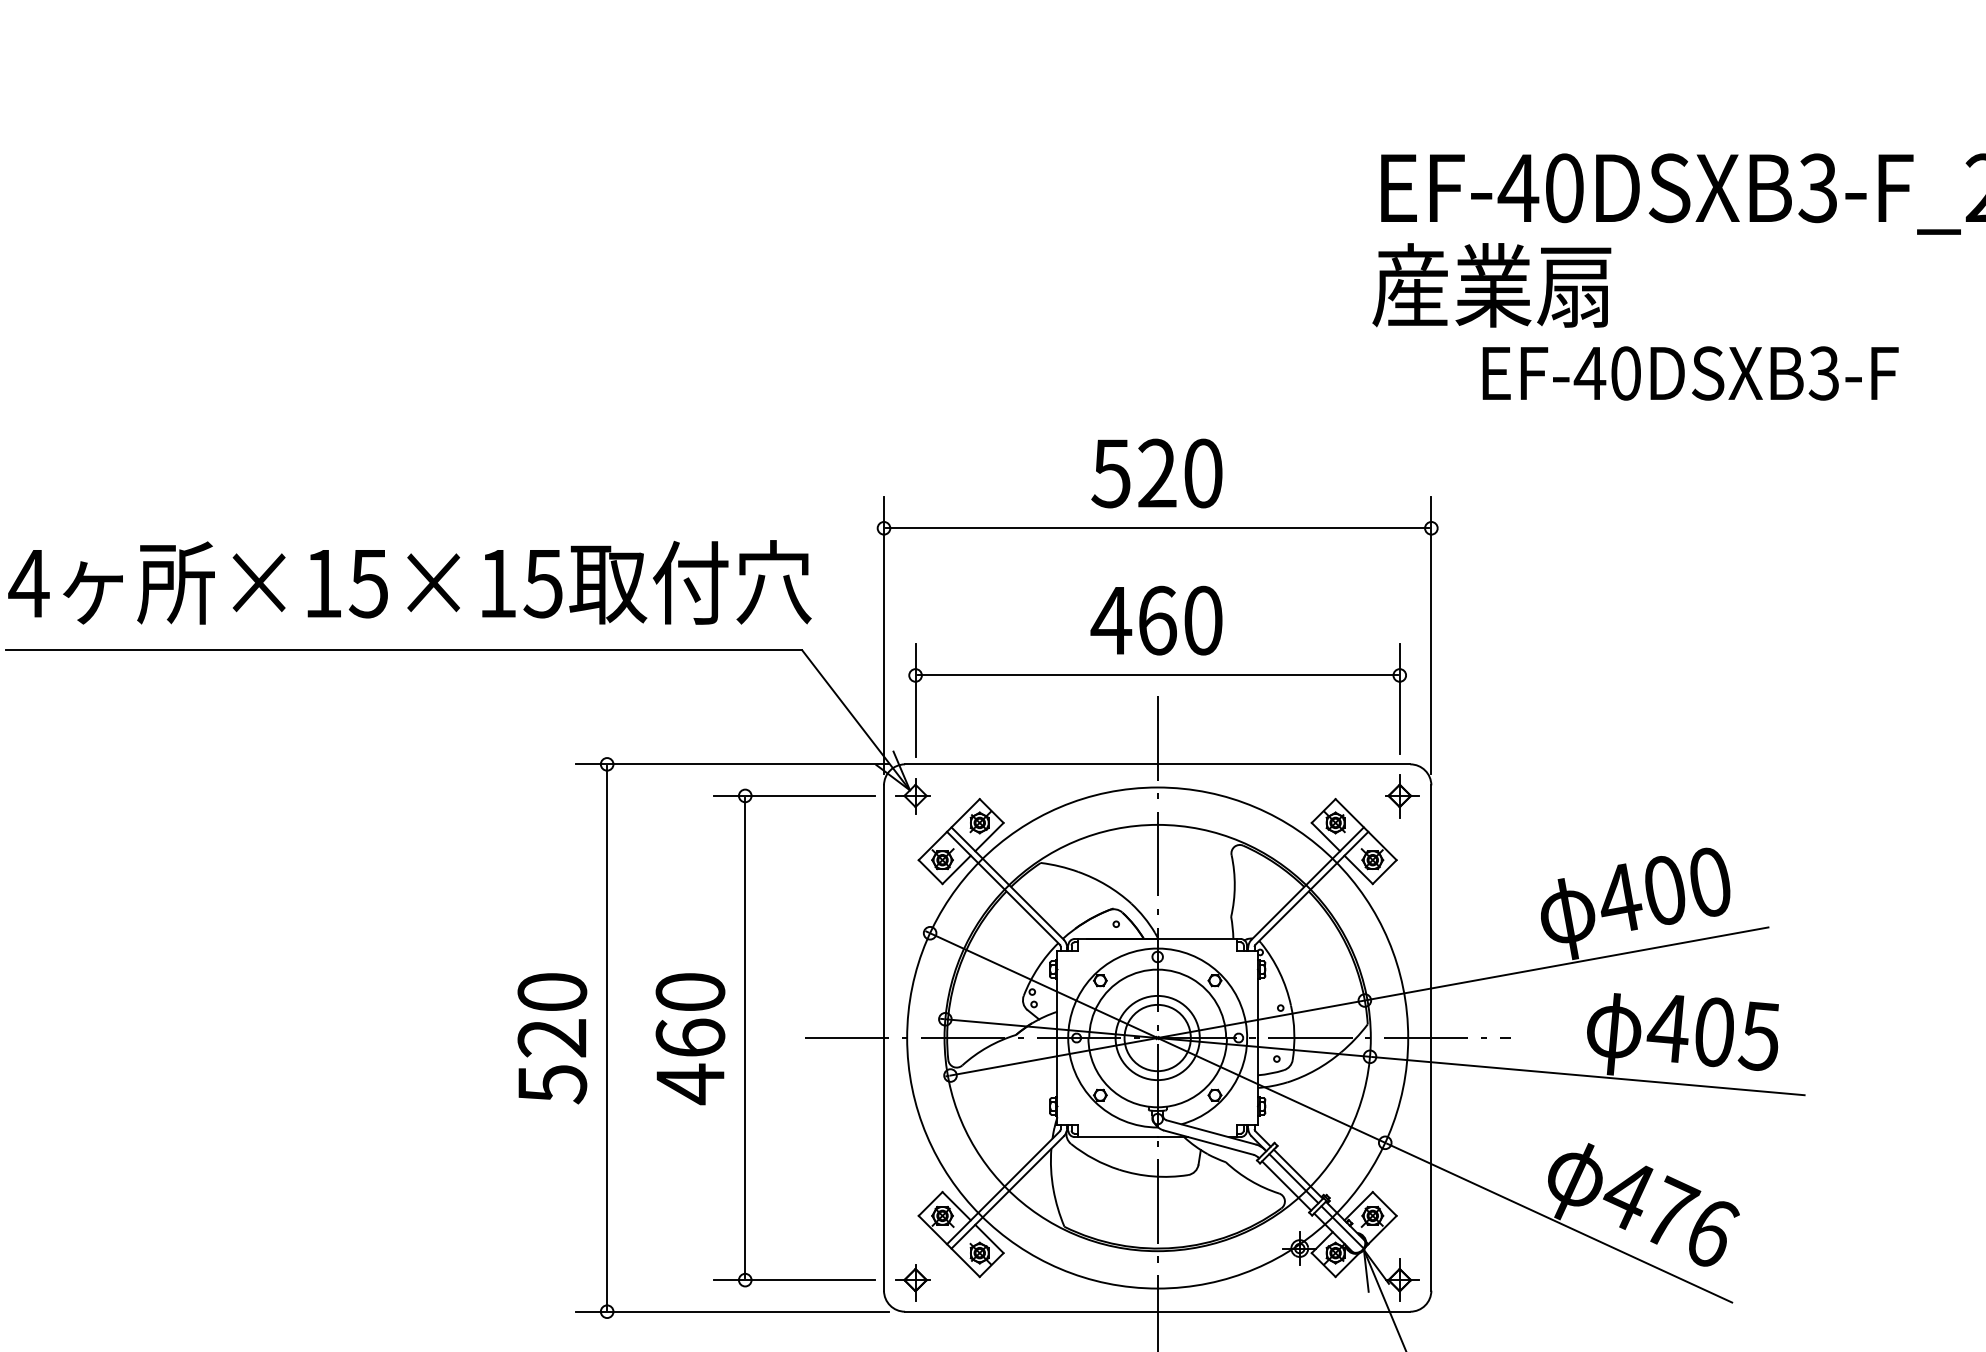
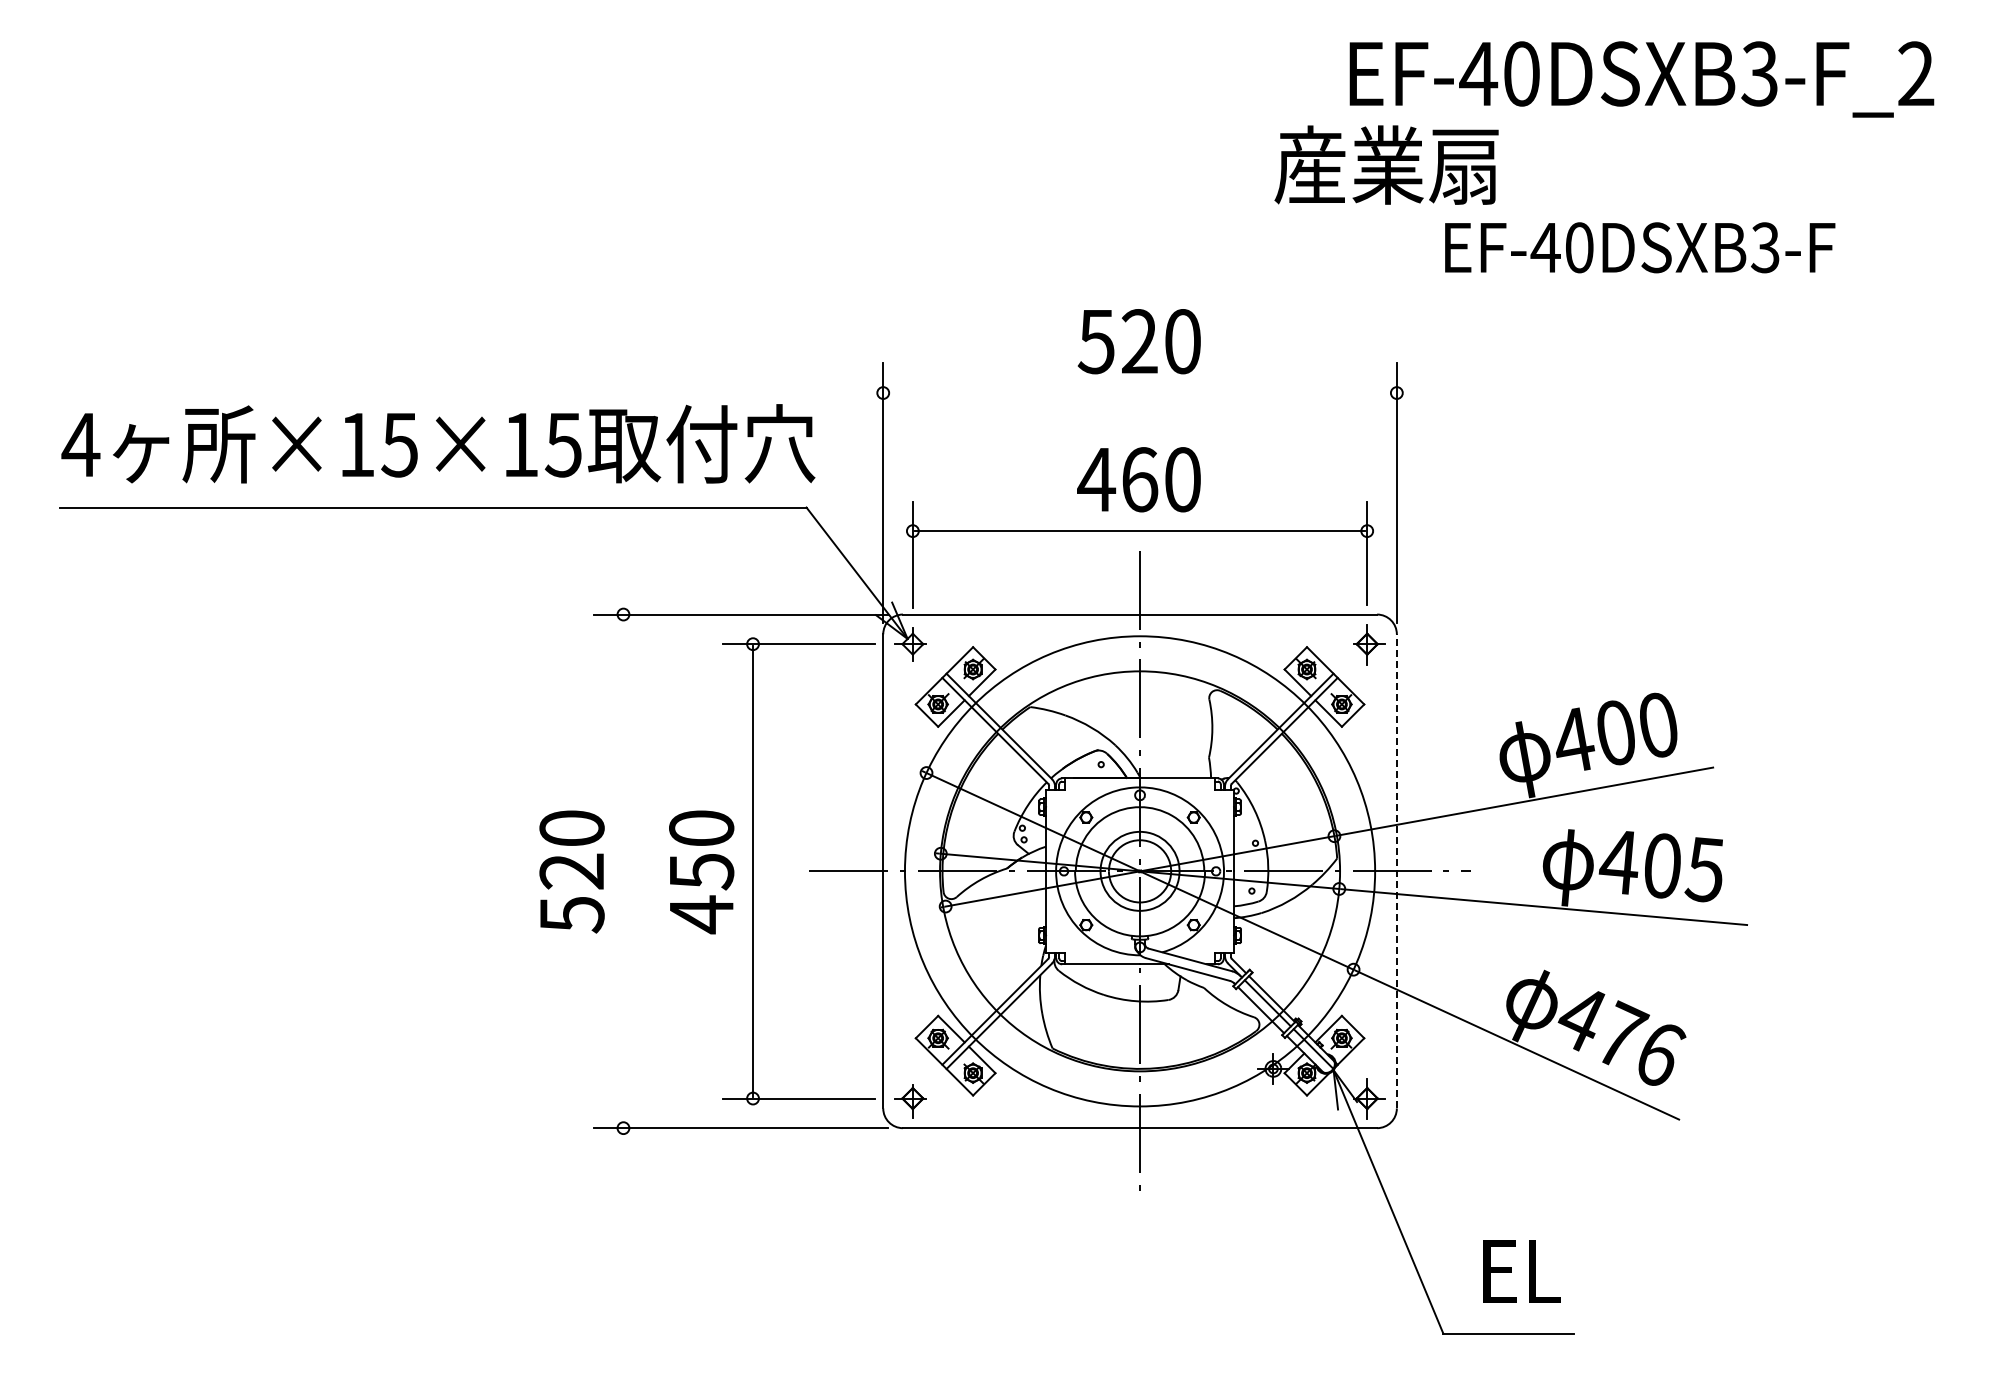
text: (1491, 284) -> (1386, 164), moved
line: (1157, 528) -> (1139, 393), removed
line: (1430, 1037) -> (1396, 870), solid -> dashed
line: (607, 1038) -> (623, 871), removed
text: (690, 1038) -> (701, 871), 460 -> 450

